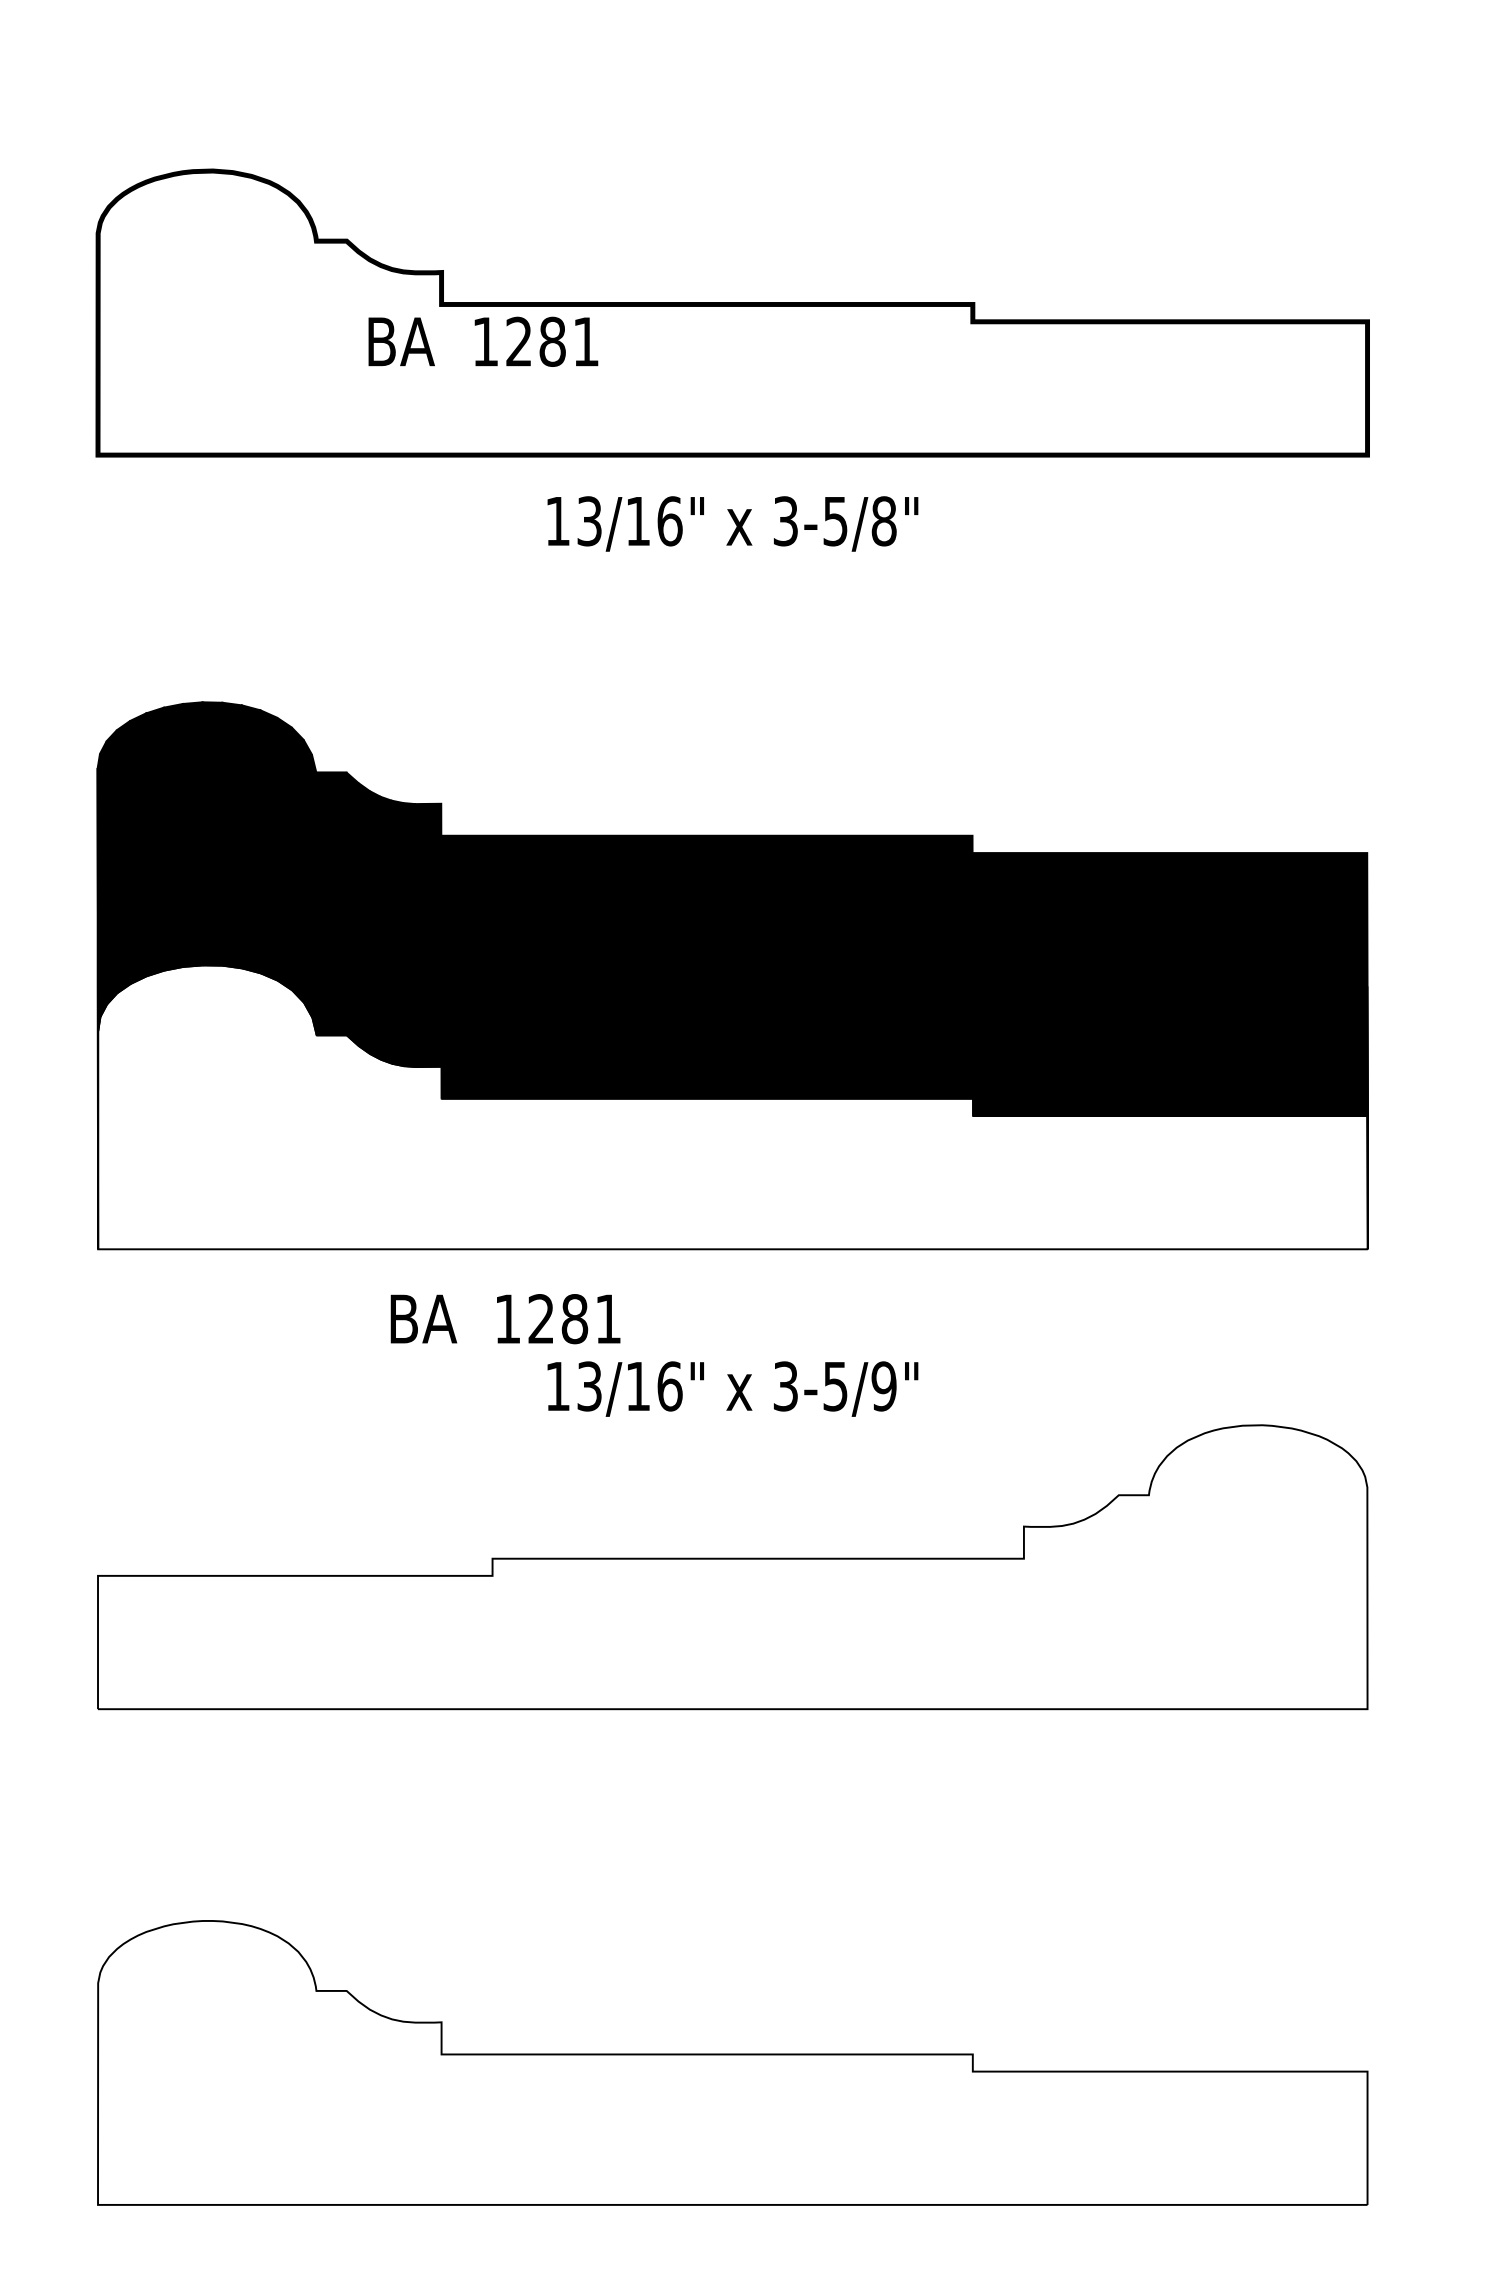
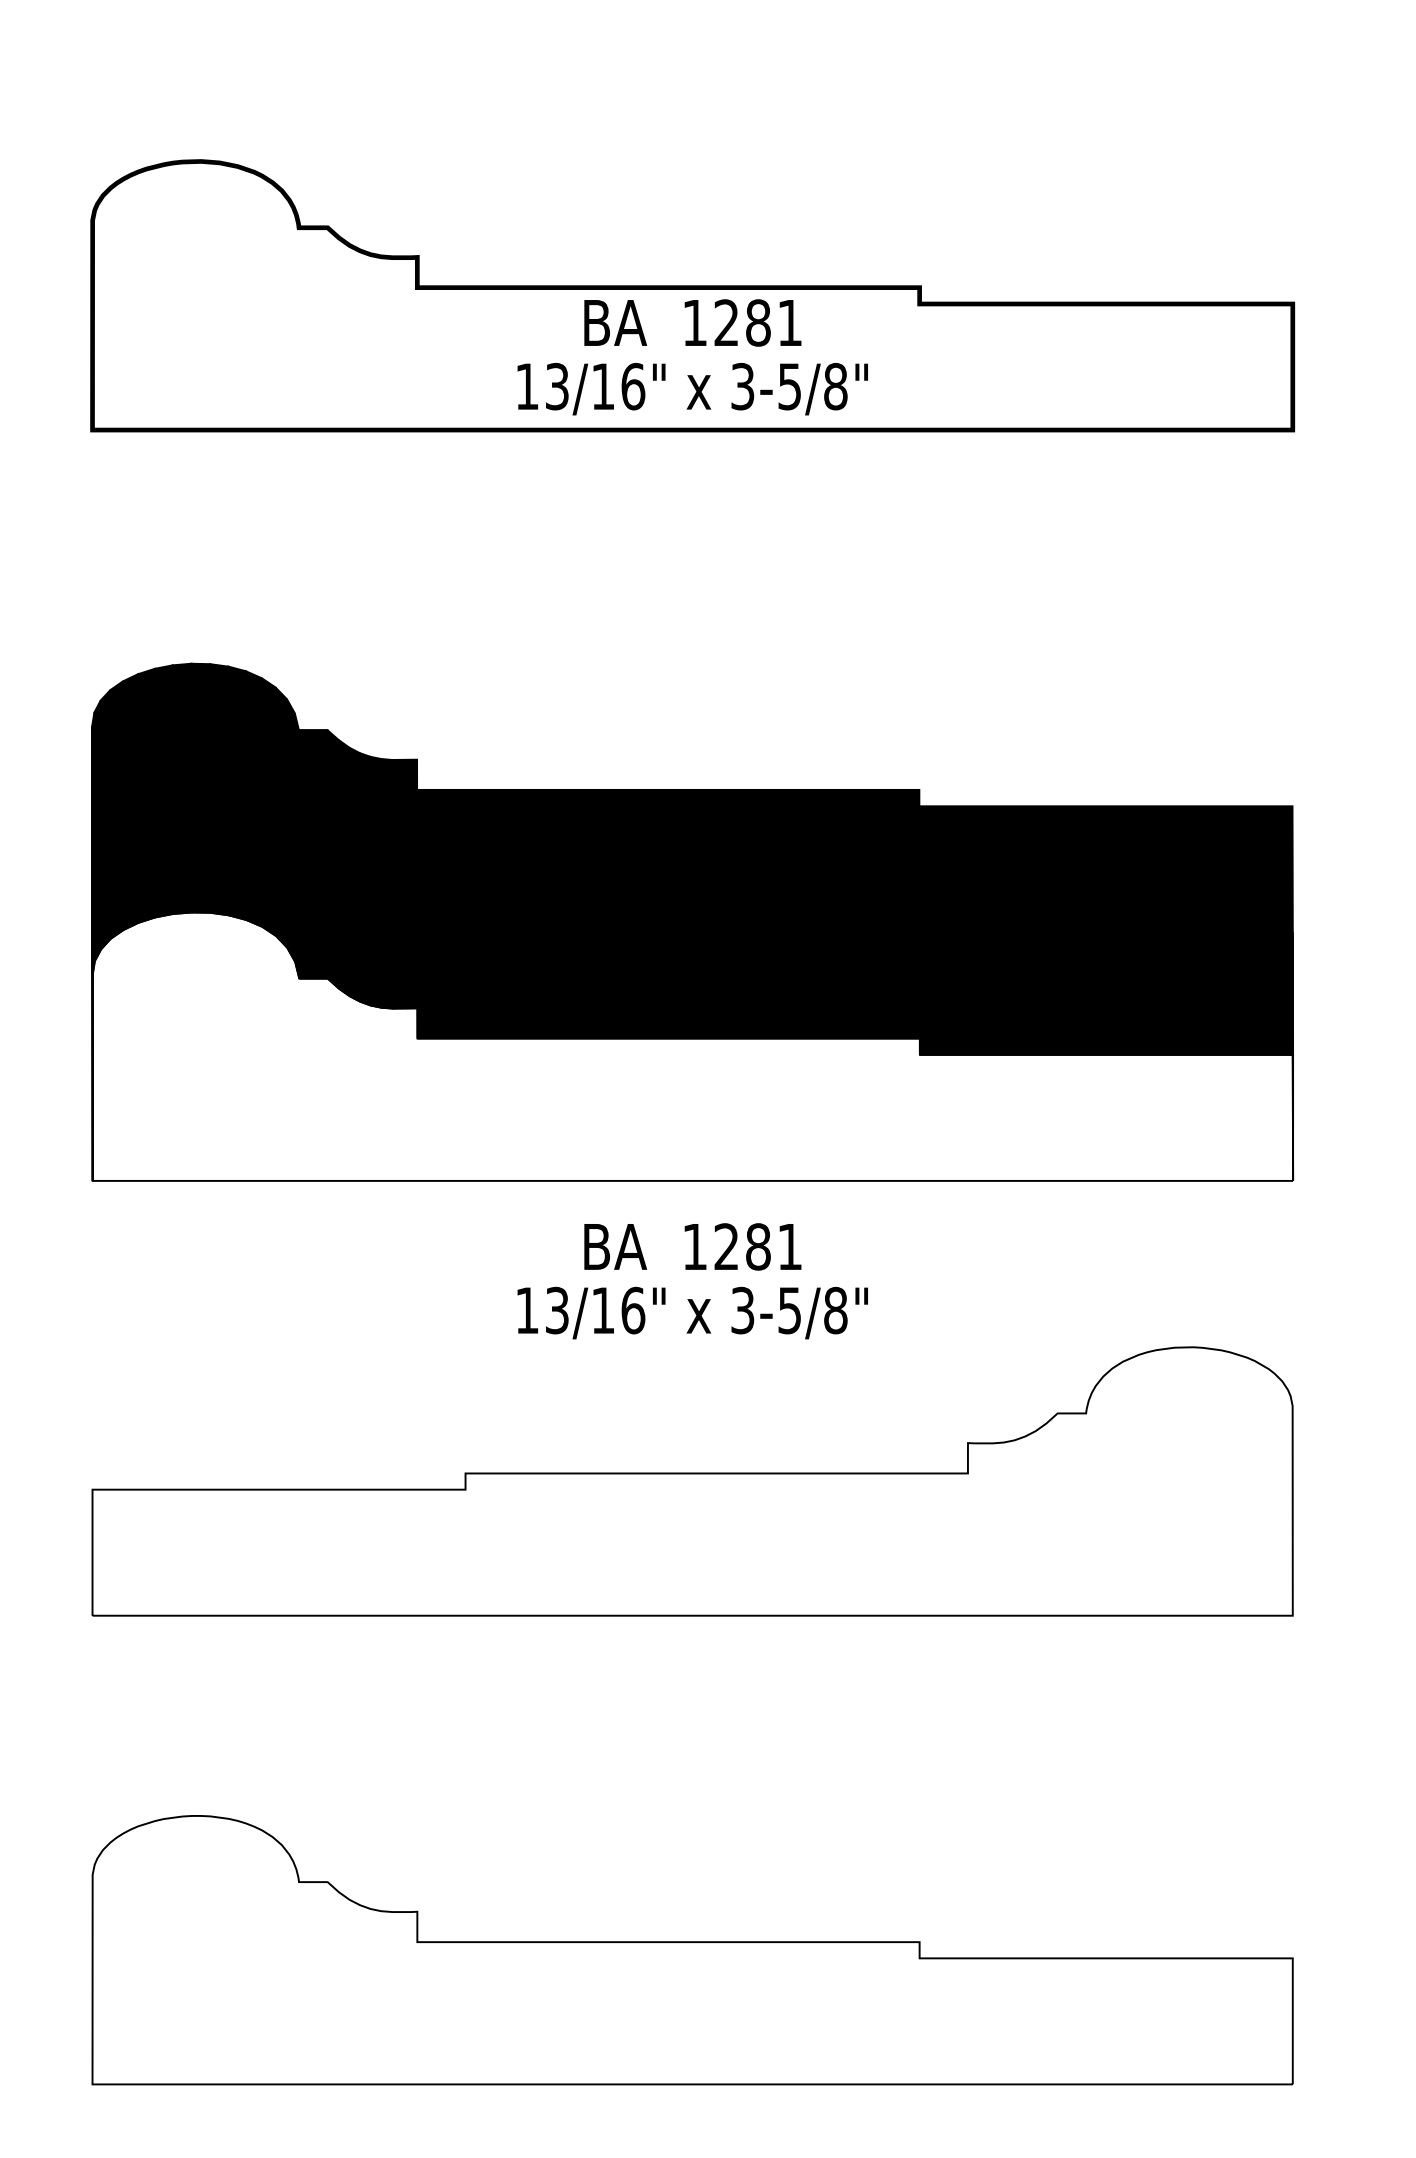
text: (482, 341) -> (692, 322), moved
text: (732, 524) -> (692, 389), moved
text: (505, 1318) -> (692, 1246), moved
text: (883, 1386) -> (835, 1310), 3-5/9" -> 3-5/8"

